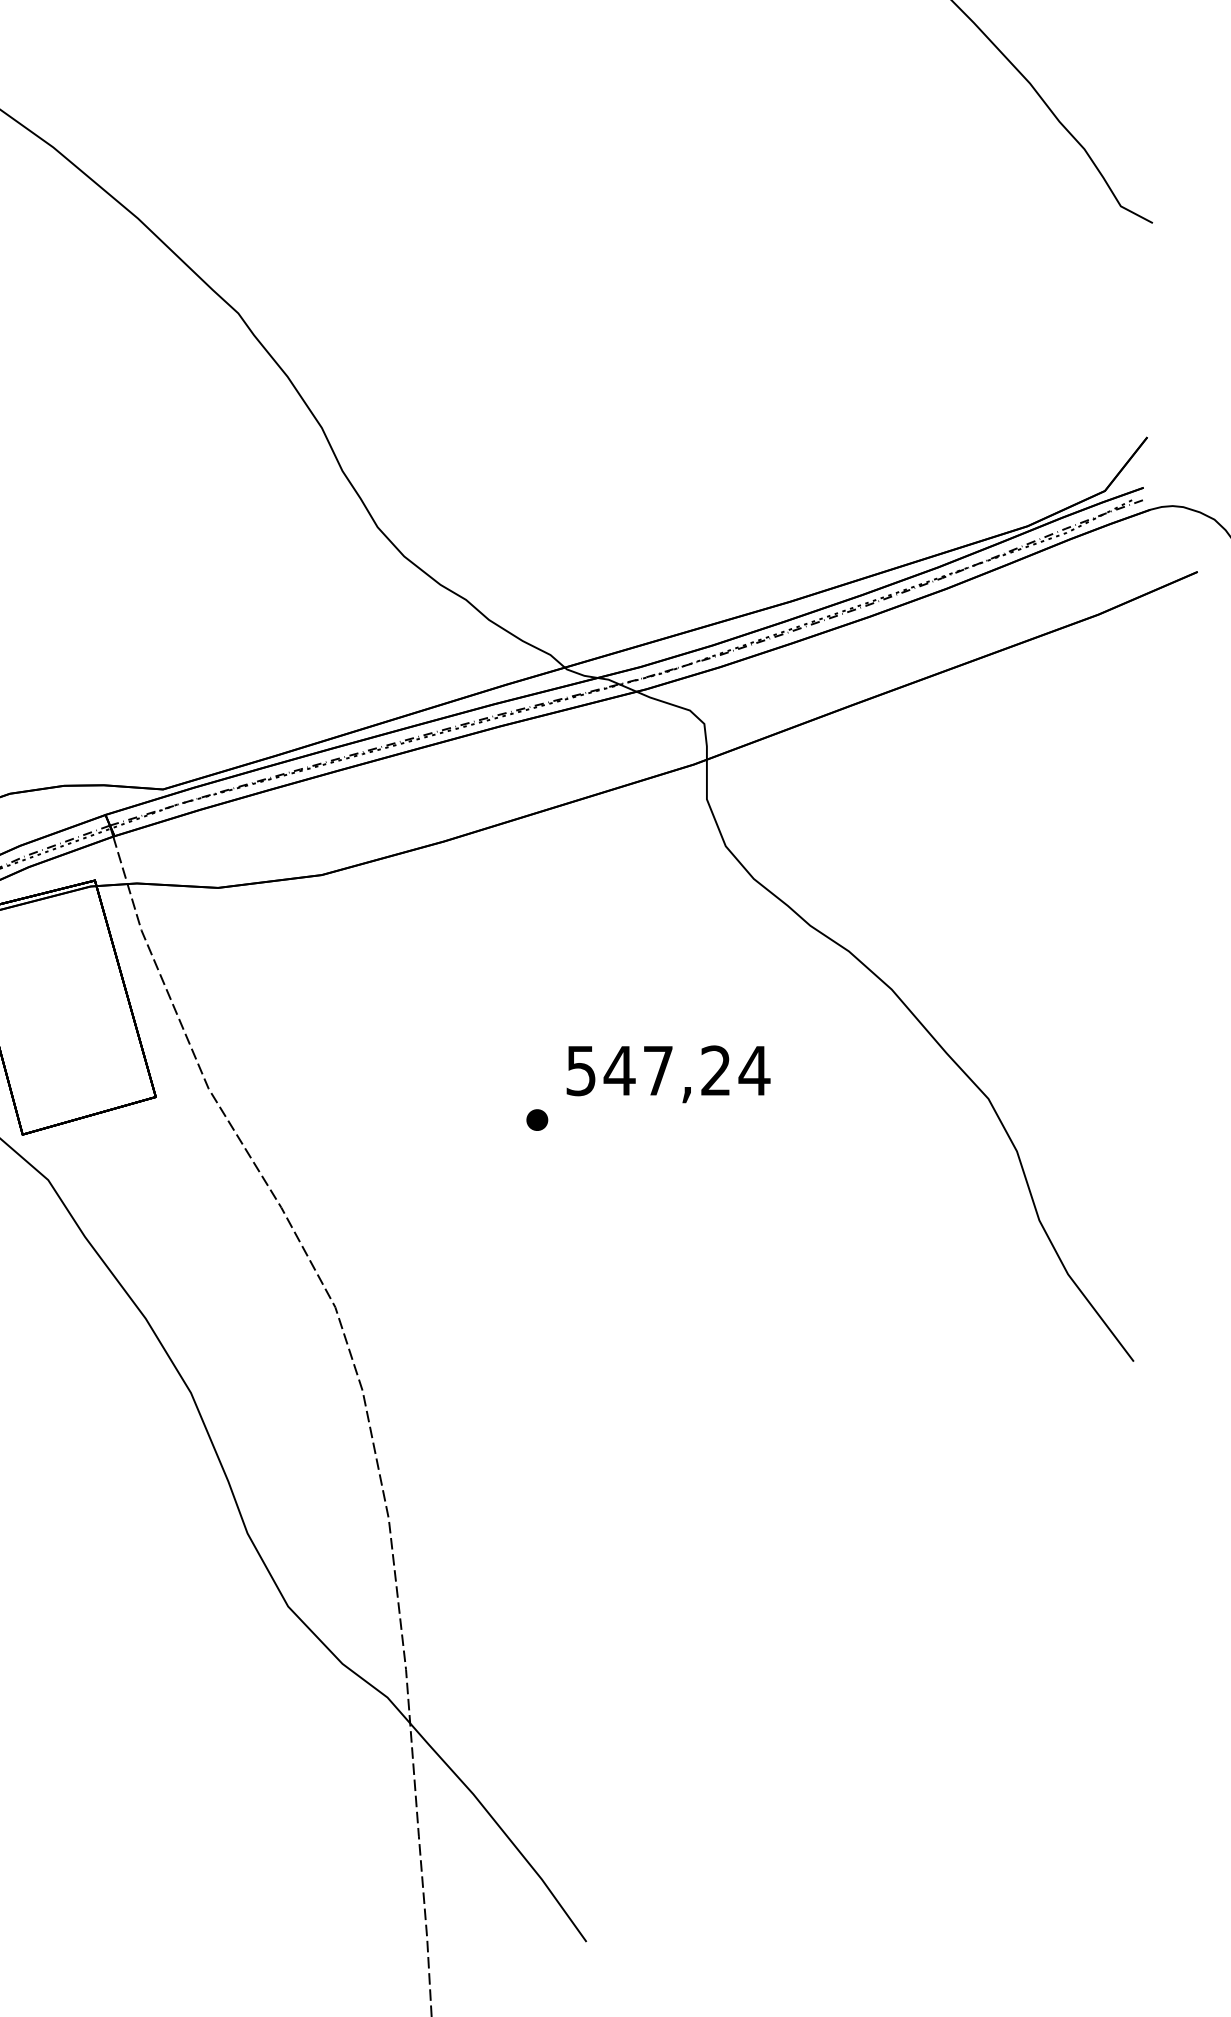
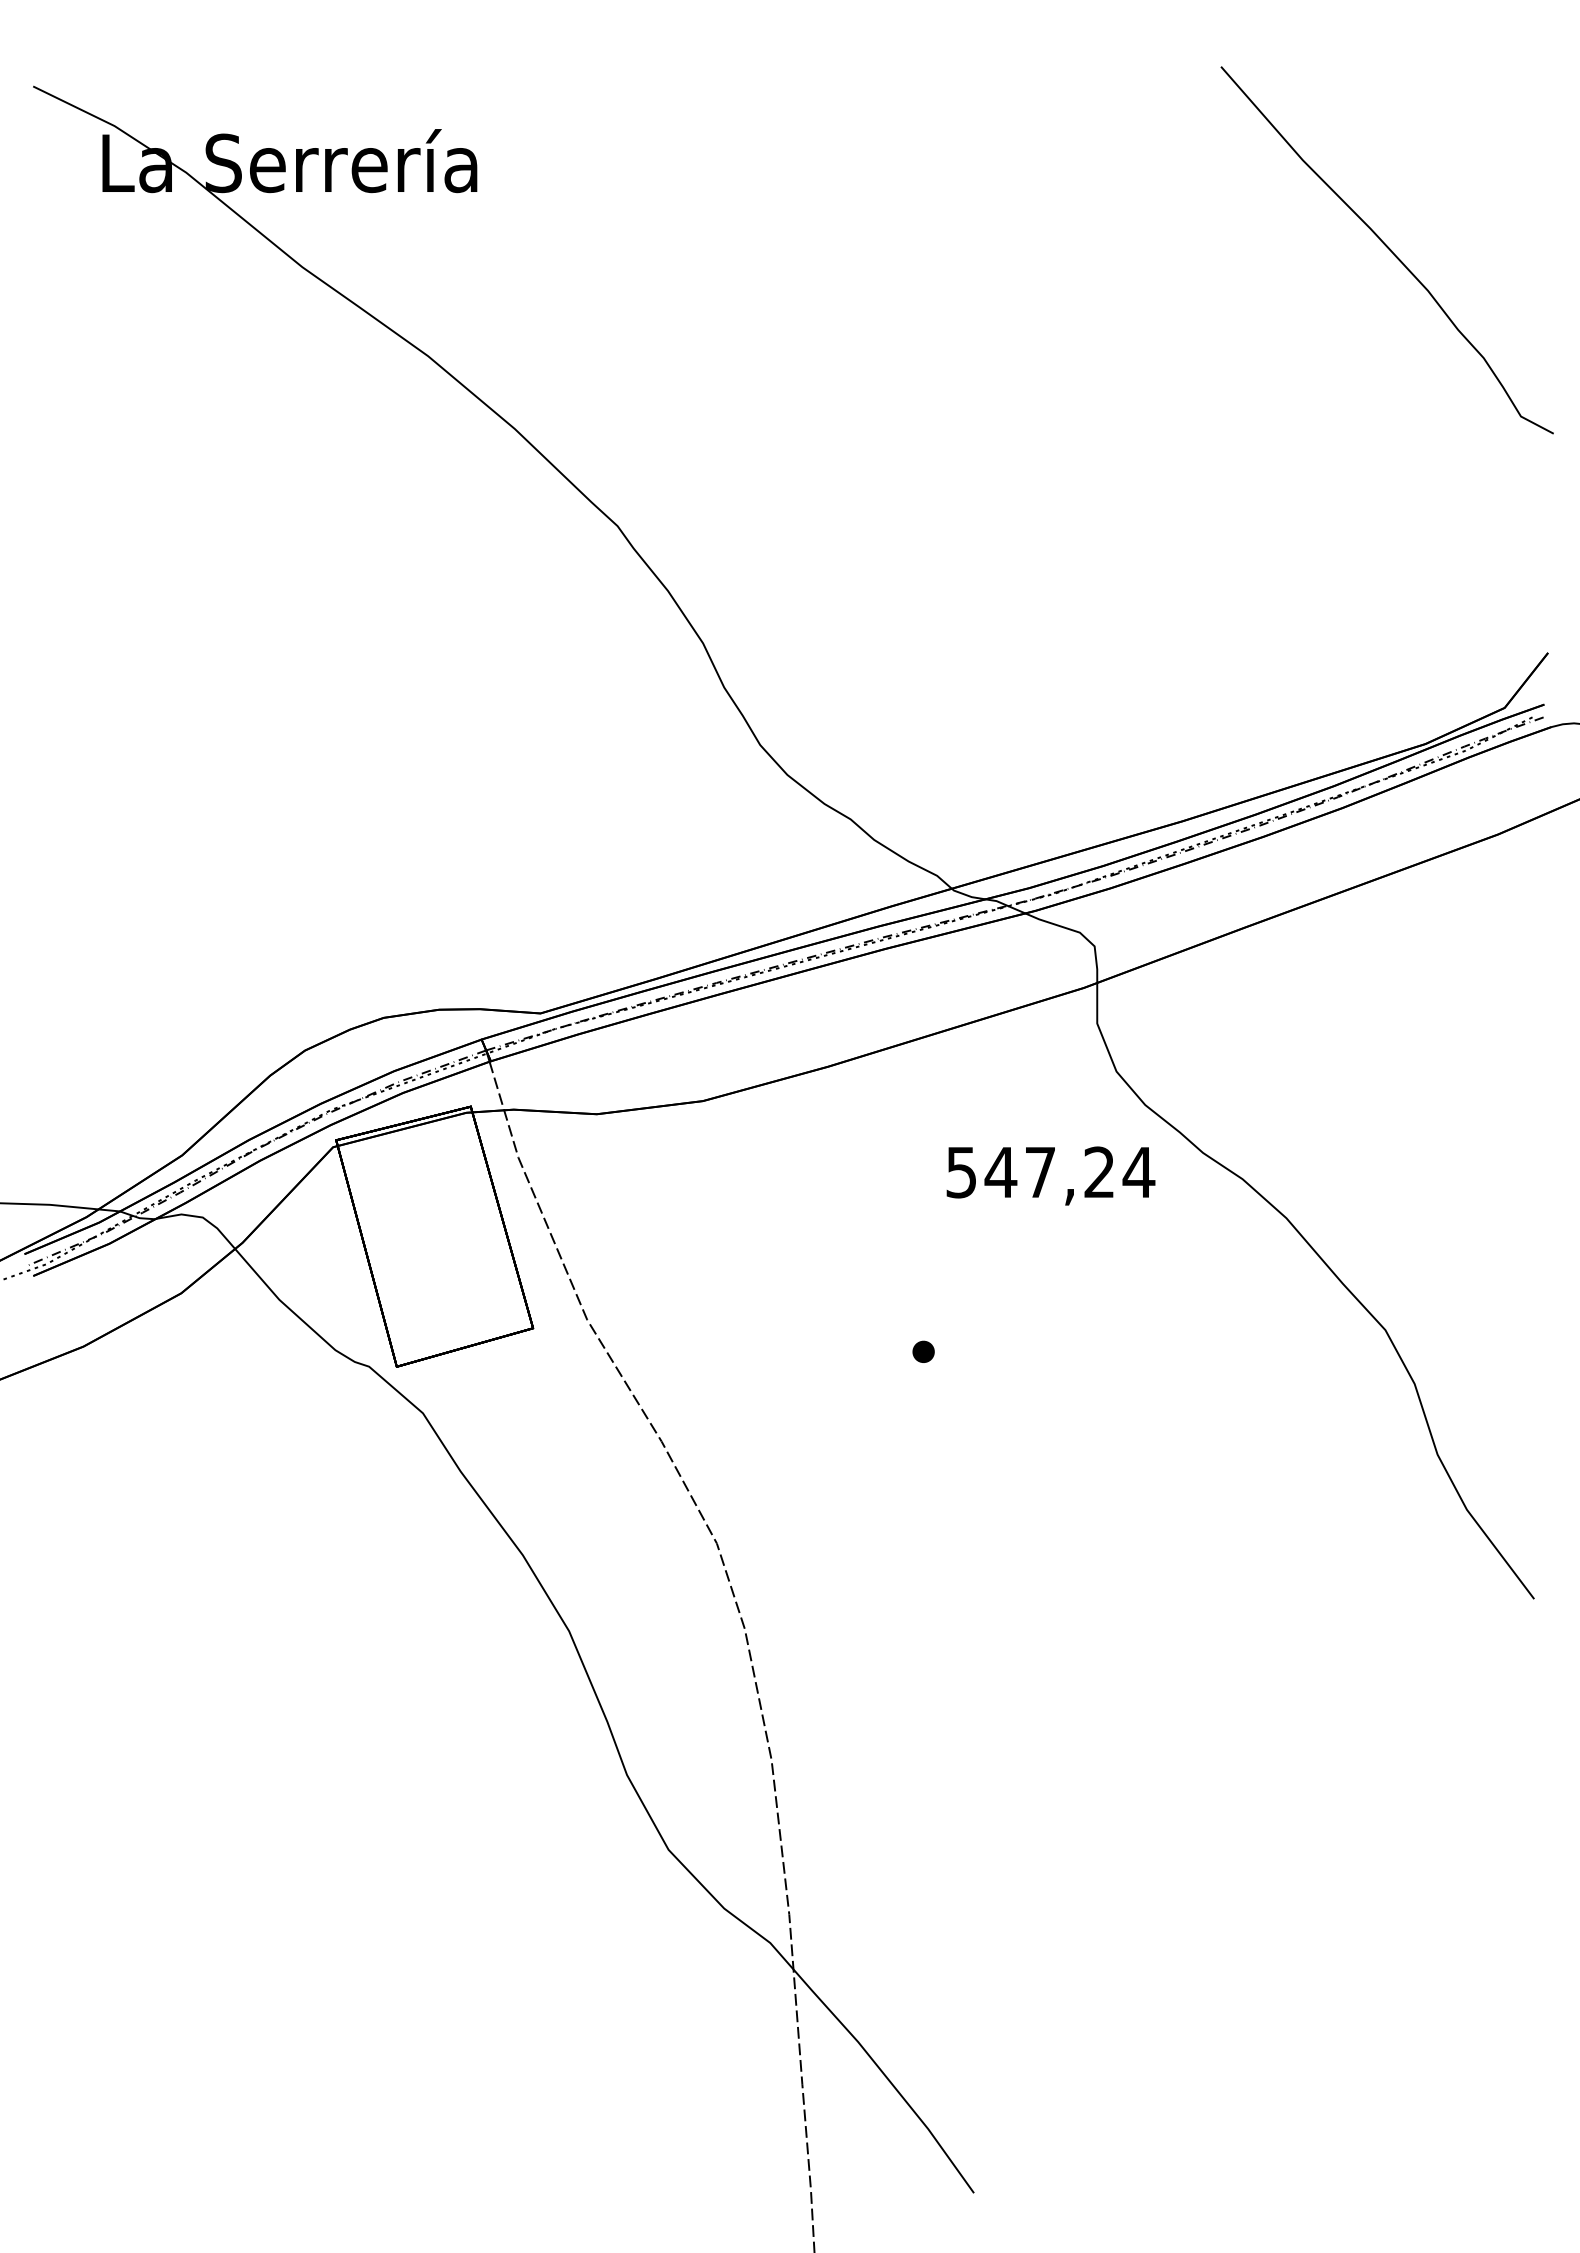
text: (668, 1073) -> (1050, 1175), moved

